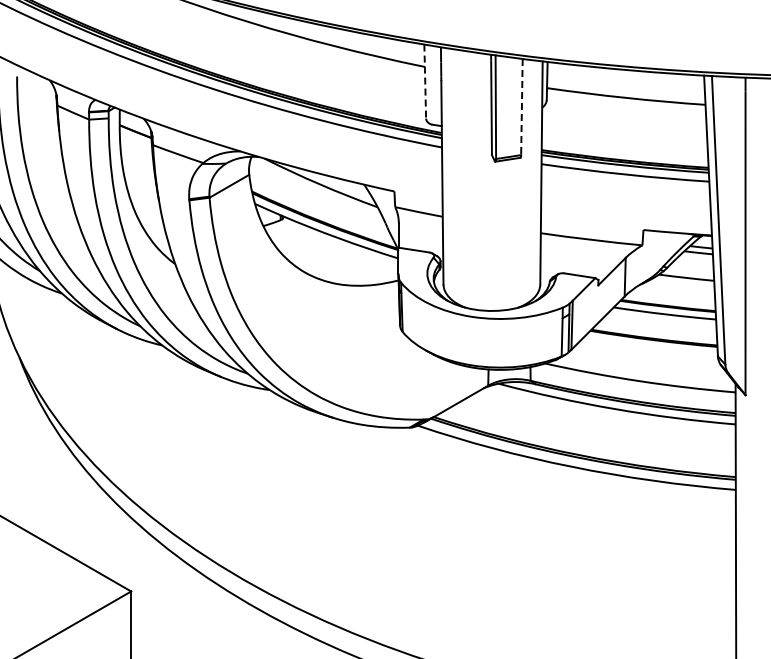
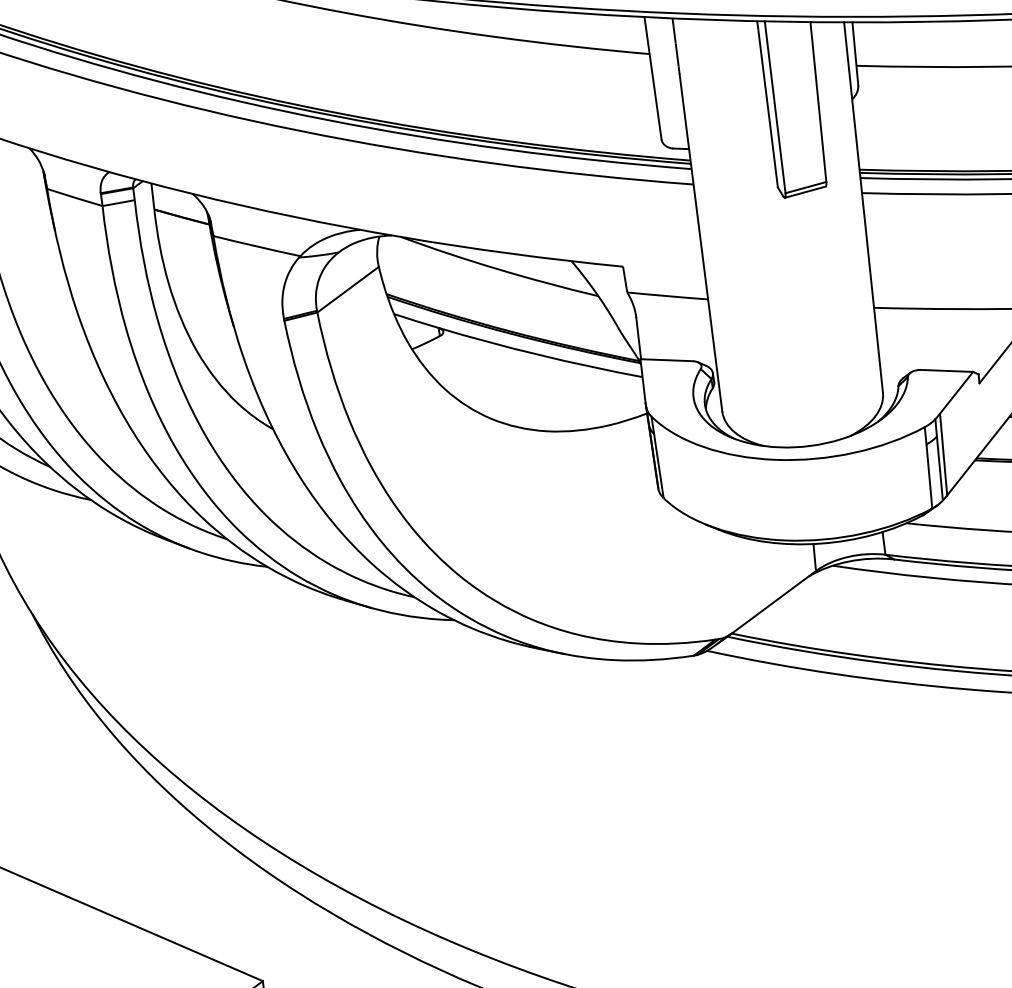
line: (425, 82) -> (653, 79), dashed -> solid
line: (521, 107) -> (817, 102), dashed -> solid

